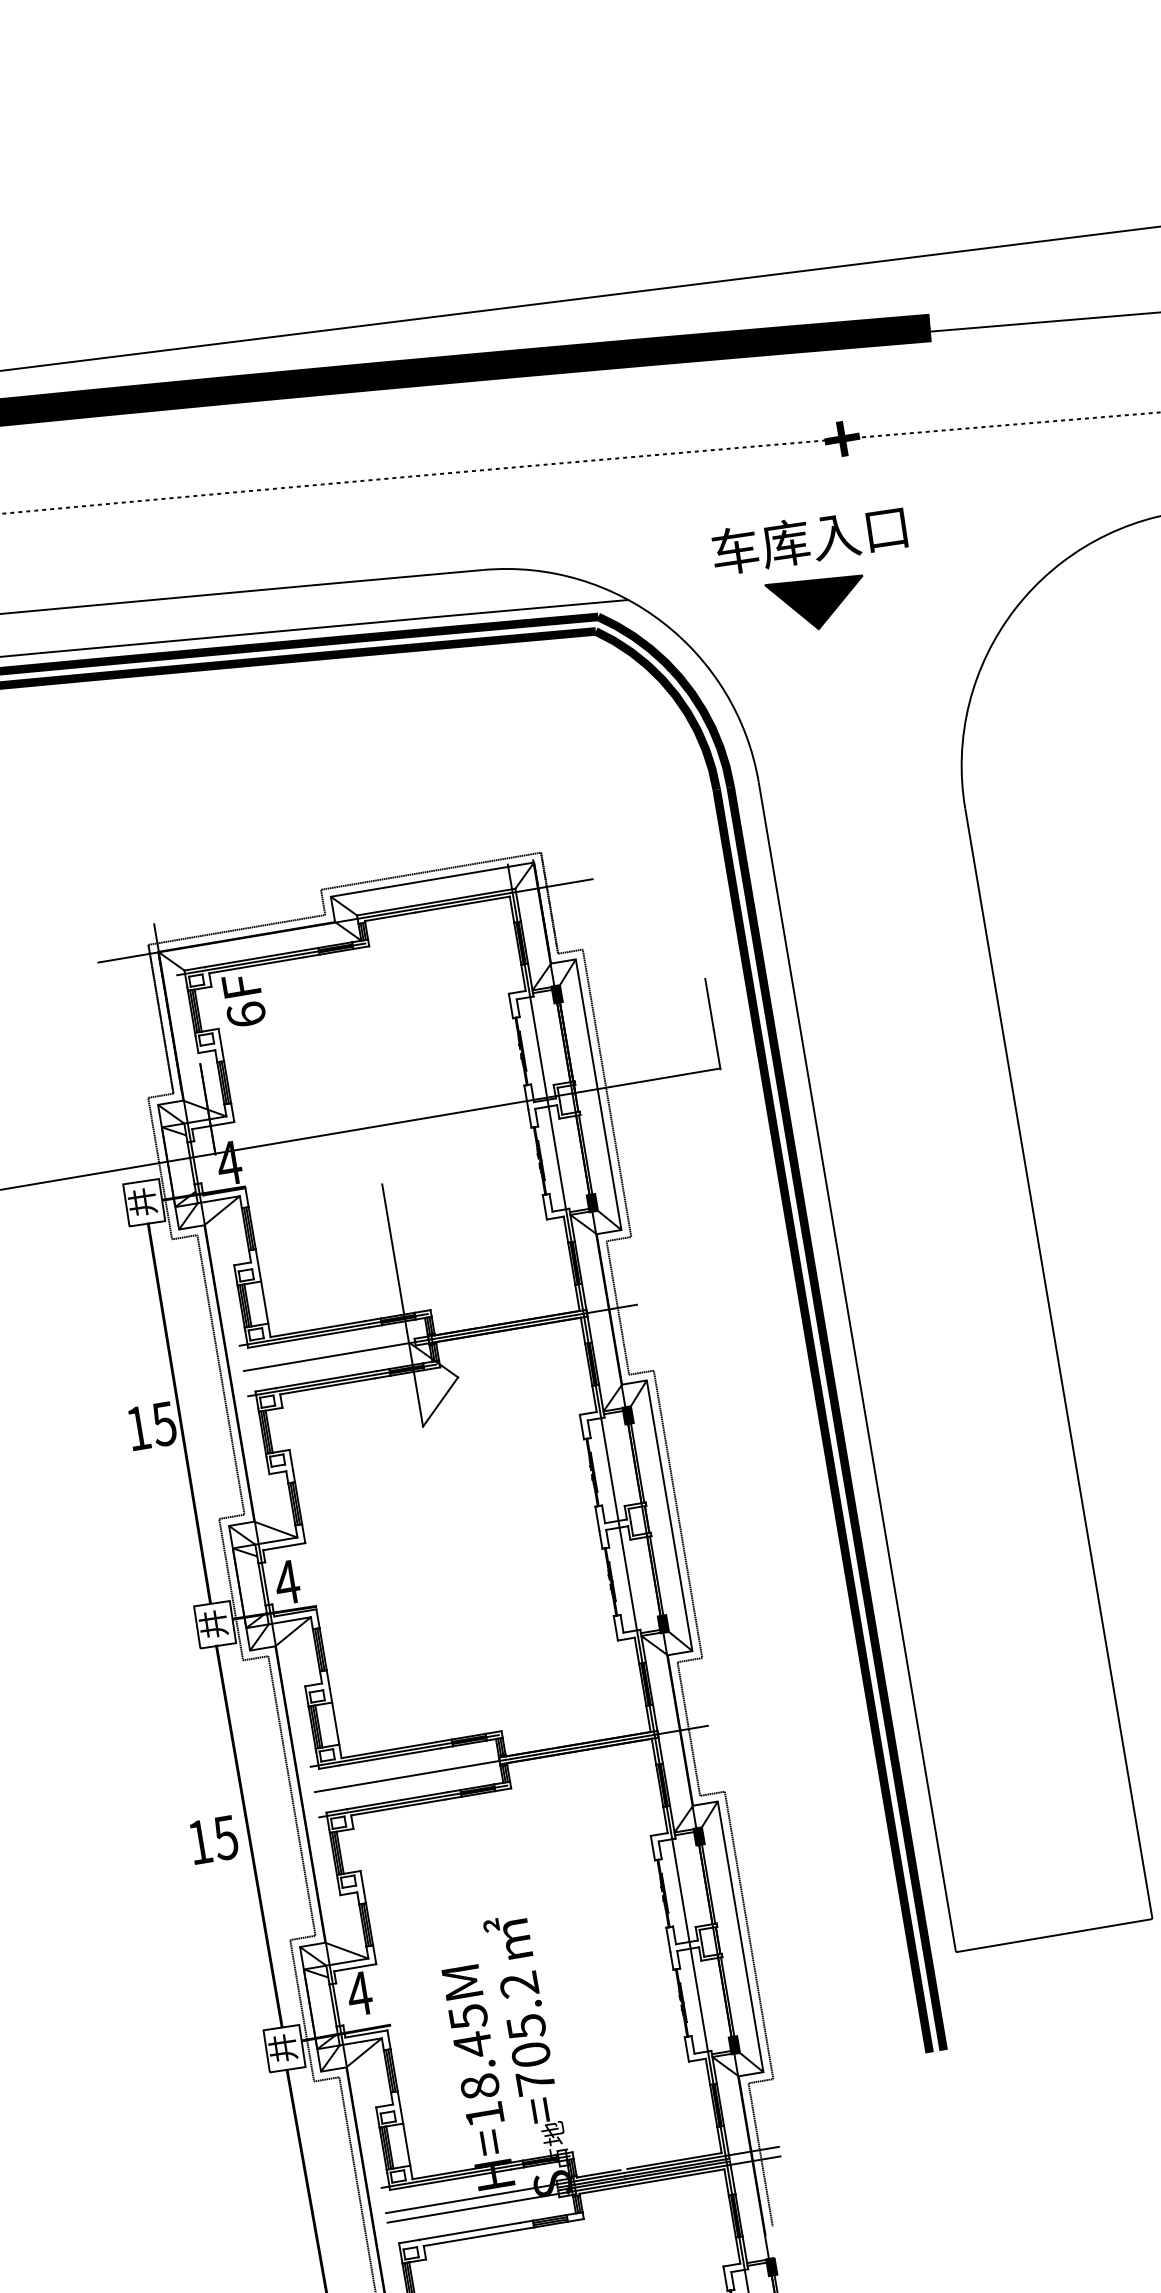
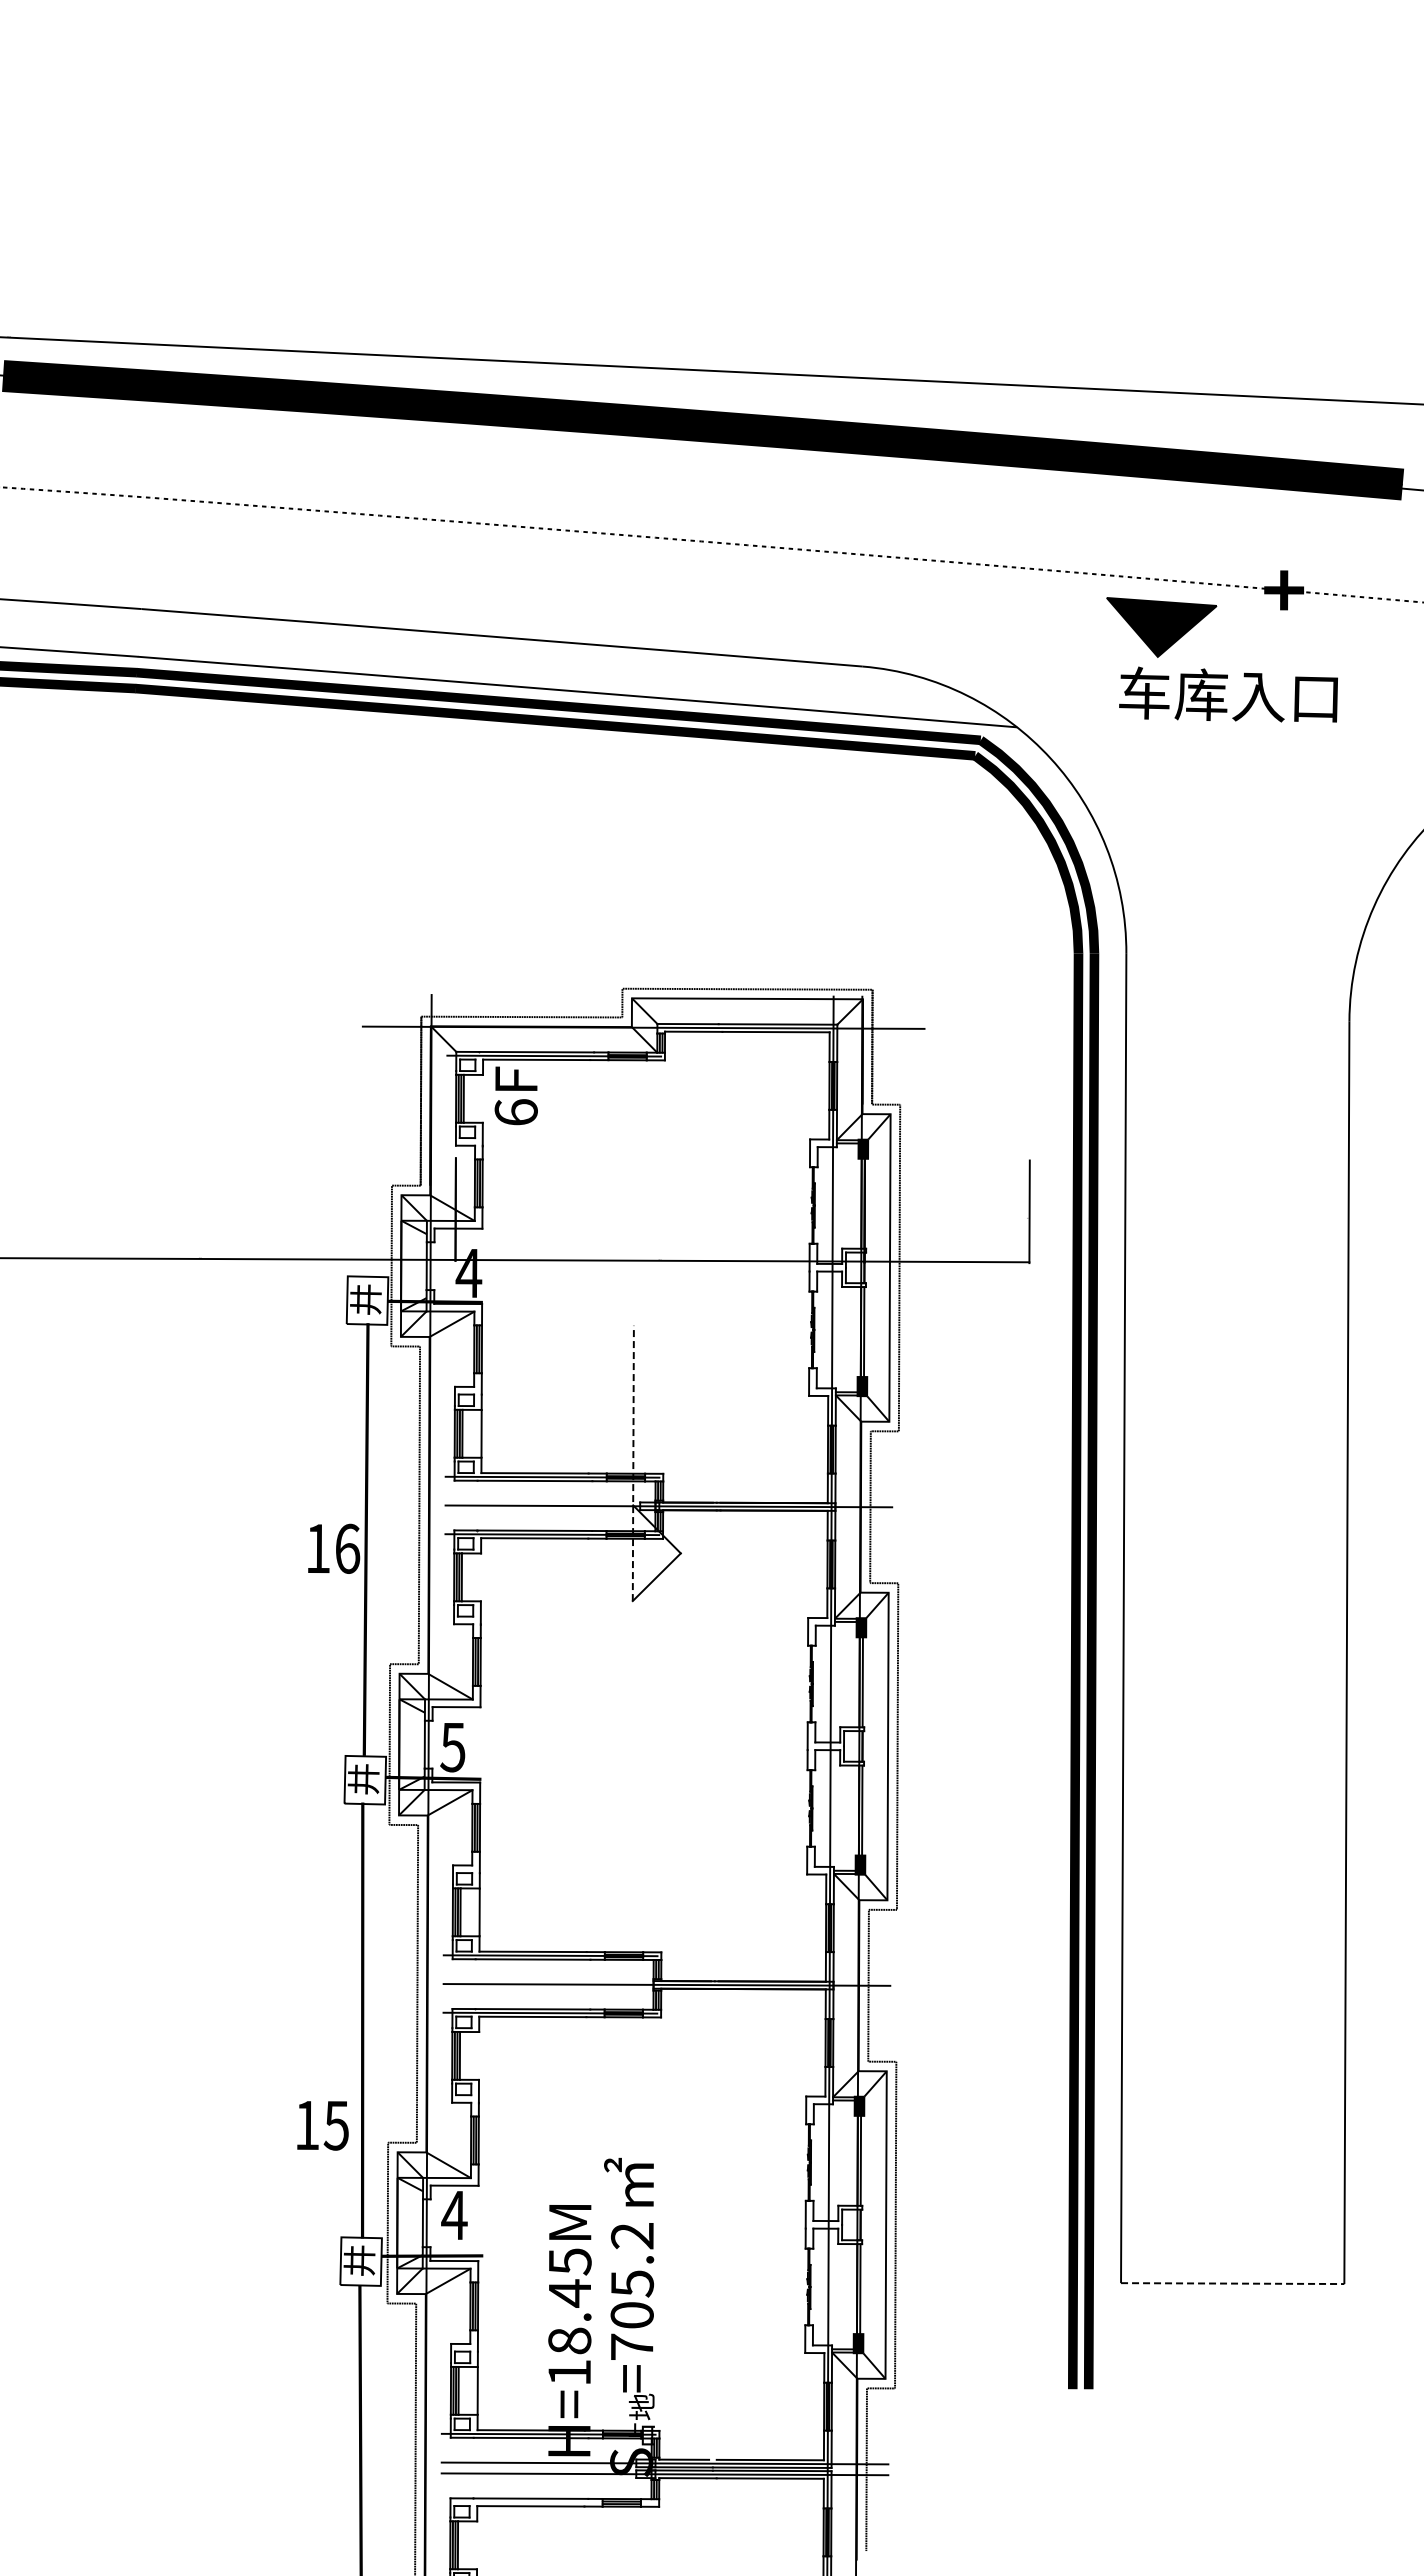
part: (817, 602) -> (1161, 627), moved
line: (402, 1305) -> (633, 1463), solid -> dashed
text: (164, 1423) -> (347, 1548), 15 -> 16
text: (286, 1582) -> (452, 1747), 4 -> 5
text: (213, 1839) -> (322, 2125), moved
line: (1054, 1935) -> (1232, 2283), solid -> dashed

